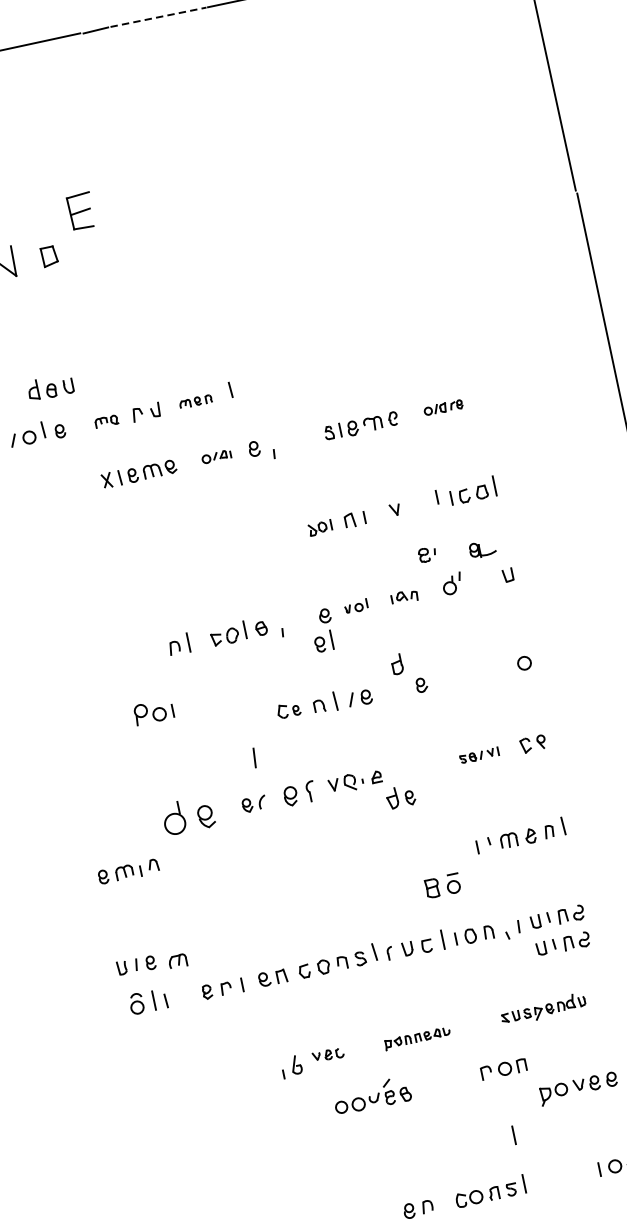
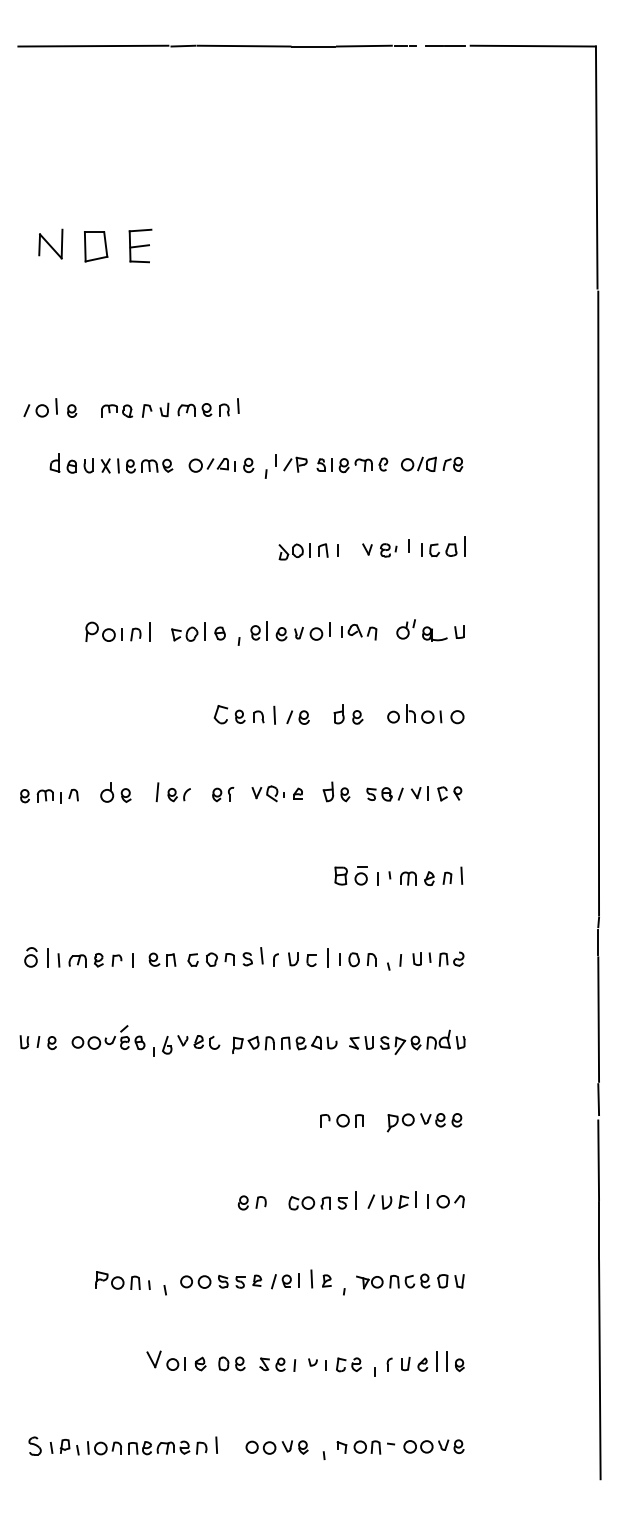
line: (158, 17) -> (244, 46), dashed -> solid
part: (81, 210) -> (140, 245), moved
part: (49, 256) -> (96, 246), size x1.67
part: (50, 387) -> (71, 463), moved
part: (195, 401) -> (203, 409), size x1.67
part: (443, 406) -> (432, 463), size x1.67
part: (107, 420) -> (117, 410), size x1.43
part: (298, 437) -> (291, 463), added
part: (215, 457) -> (211, 465), size x1.67
part: (320, 527) -> (294, 551), size x1.43
part: (482, 548) -> (434, 633), moved
part: (427, 554) -> (388, 550), moved
part: (405, 597) -> (359, 632), size x1.43
part: (356, 606) -> (312, 631), size x1.67
part: (322, 641) -> (258, 630), moved
part: (396, 664) -> (338, 714), moved
part: (479, 668) -> (414, 713), added
part: (288, 710) -> (229, 714), size x1.43
part: (153, 711) -> (103, 631), moved
part: (479, 755) -> (397, 793), size x1.67
line: (254, 757) -> (157, 791), moved
part: (299, 793) -> (223, 794), size x0.71
part: (400, 796) -> (336, 791), moved
part: (188, 815) -> (115, 792), size x0.62
part: (128, 871) -> (49, 795), moved
part: (442, 885) -> (350, 875), moved
part: (563, 943) -> (438, 984), removed
part: (177, 960) -> (77, 960), moved
part: (135, 965) -> (37, 1042), moved
part: (543, 1008) -> (407, 1041), size x1.43
part: (417, 1038) -> (284, 1044), size x1.67
part: (328, 1055) -> (198, 1042), size x1.43
part: (503, 1069) -> (341, 1120), moved
part: (372, 1095) -> (108, 1037), moved
line: (514, 1135) -> (355, 1153), removed
part: (561, 1176) -> (391, 1200), added

